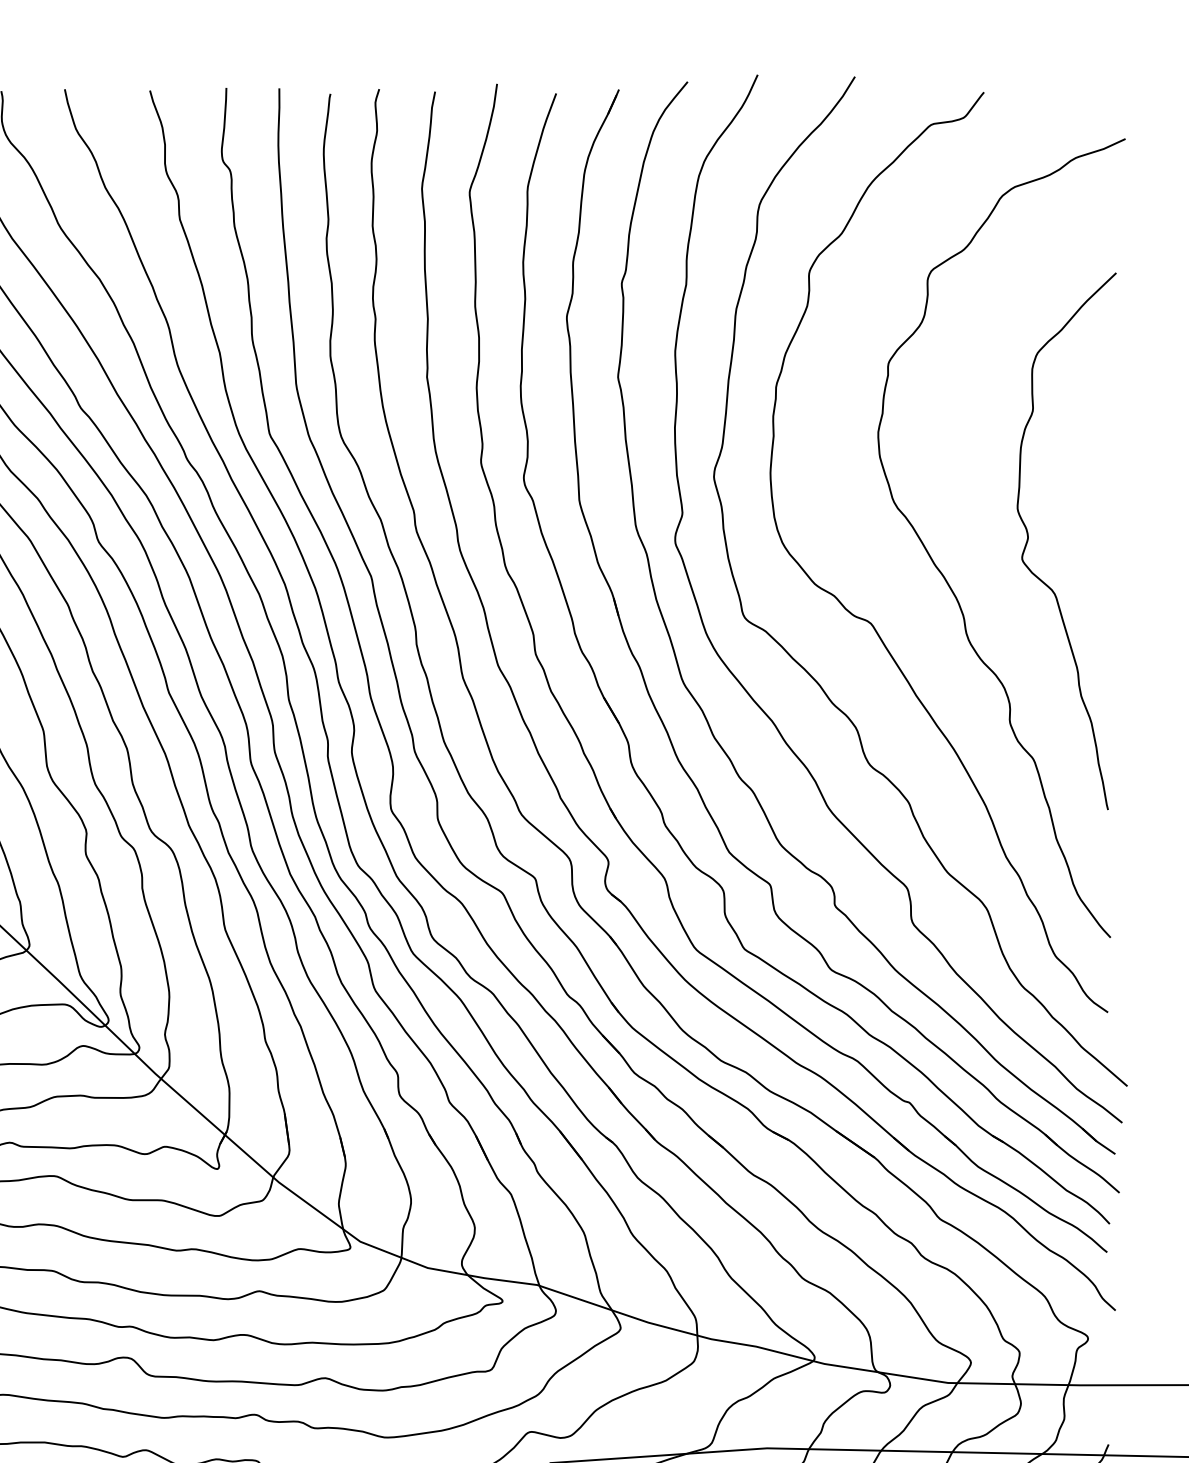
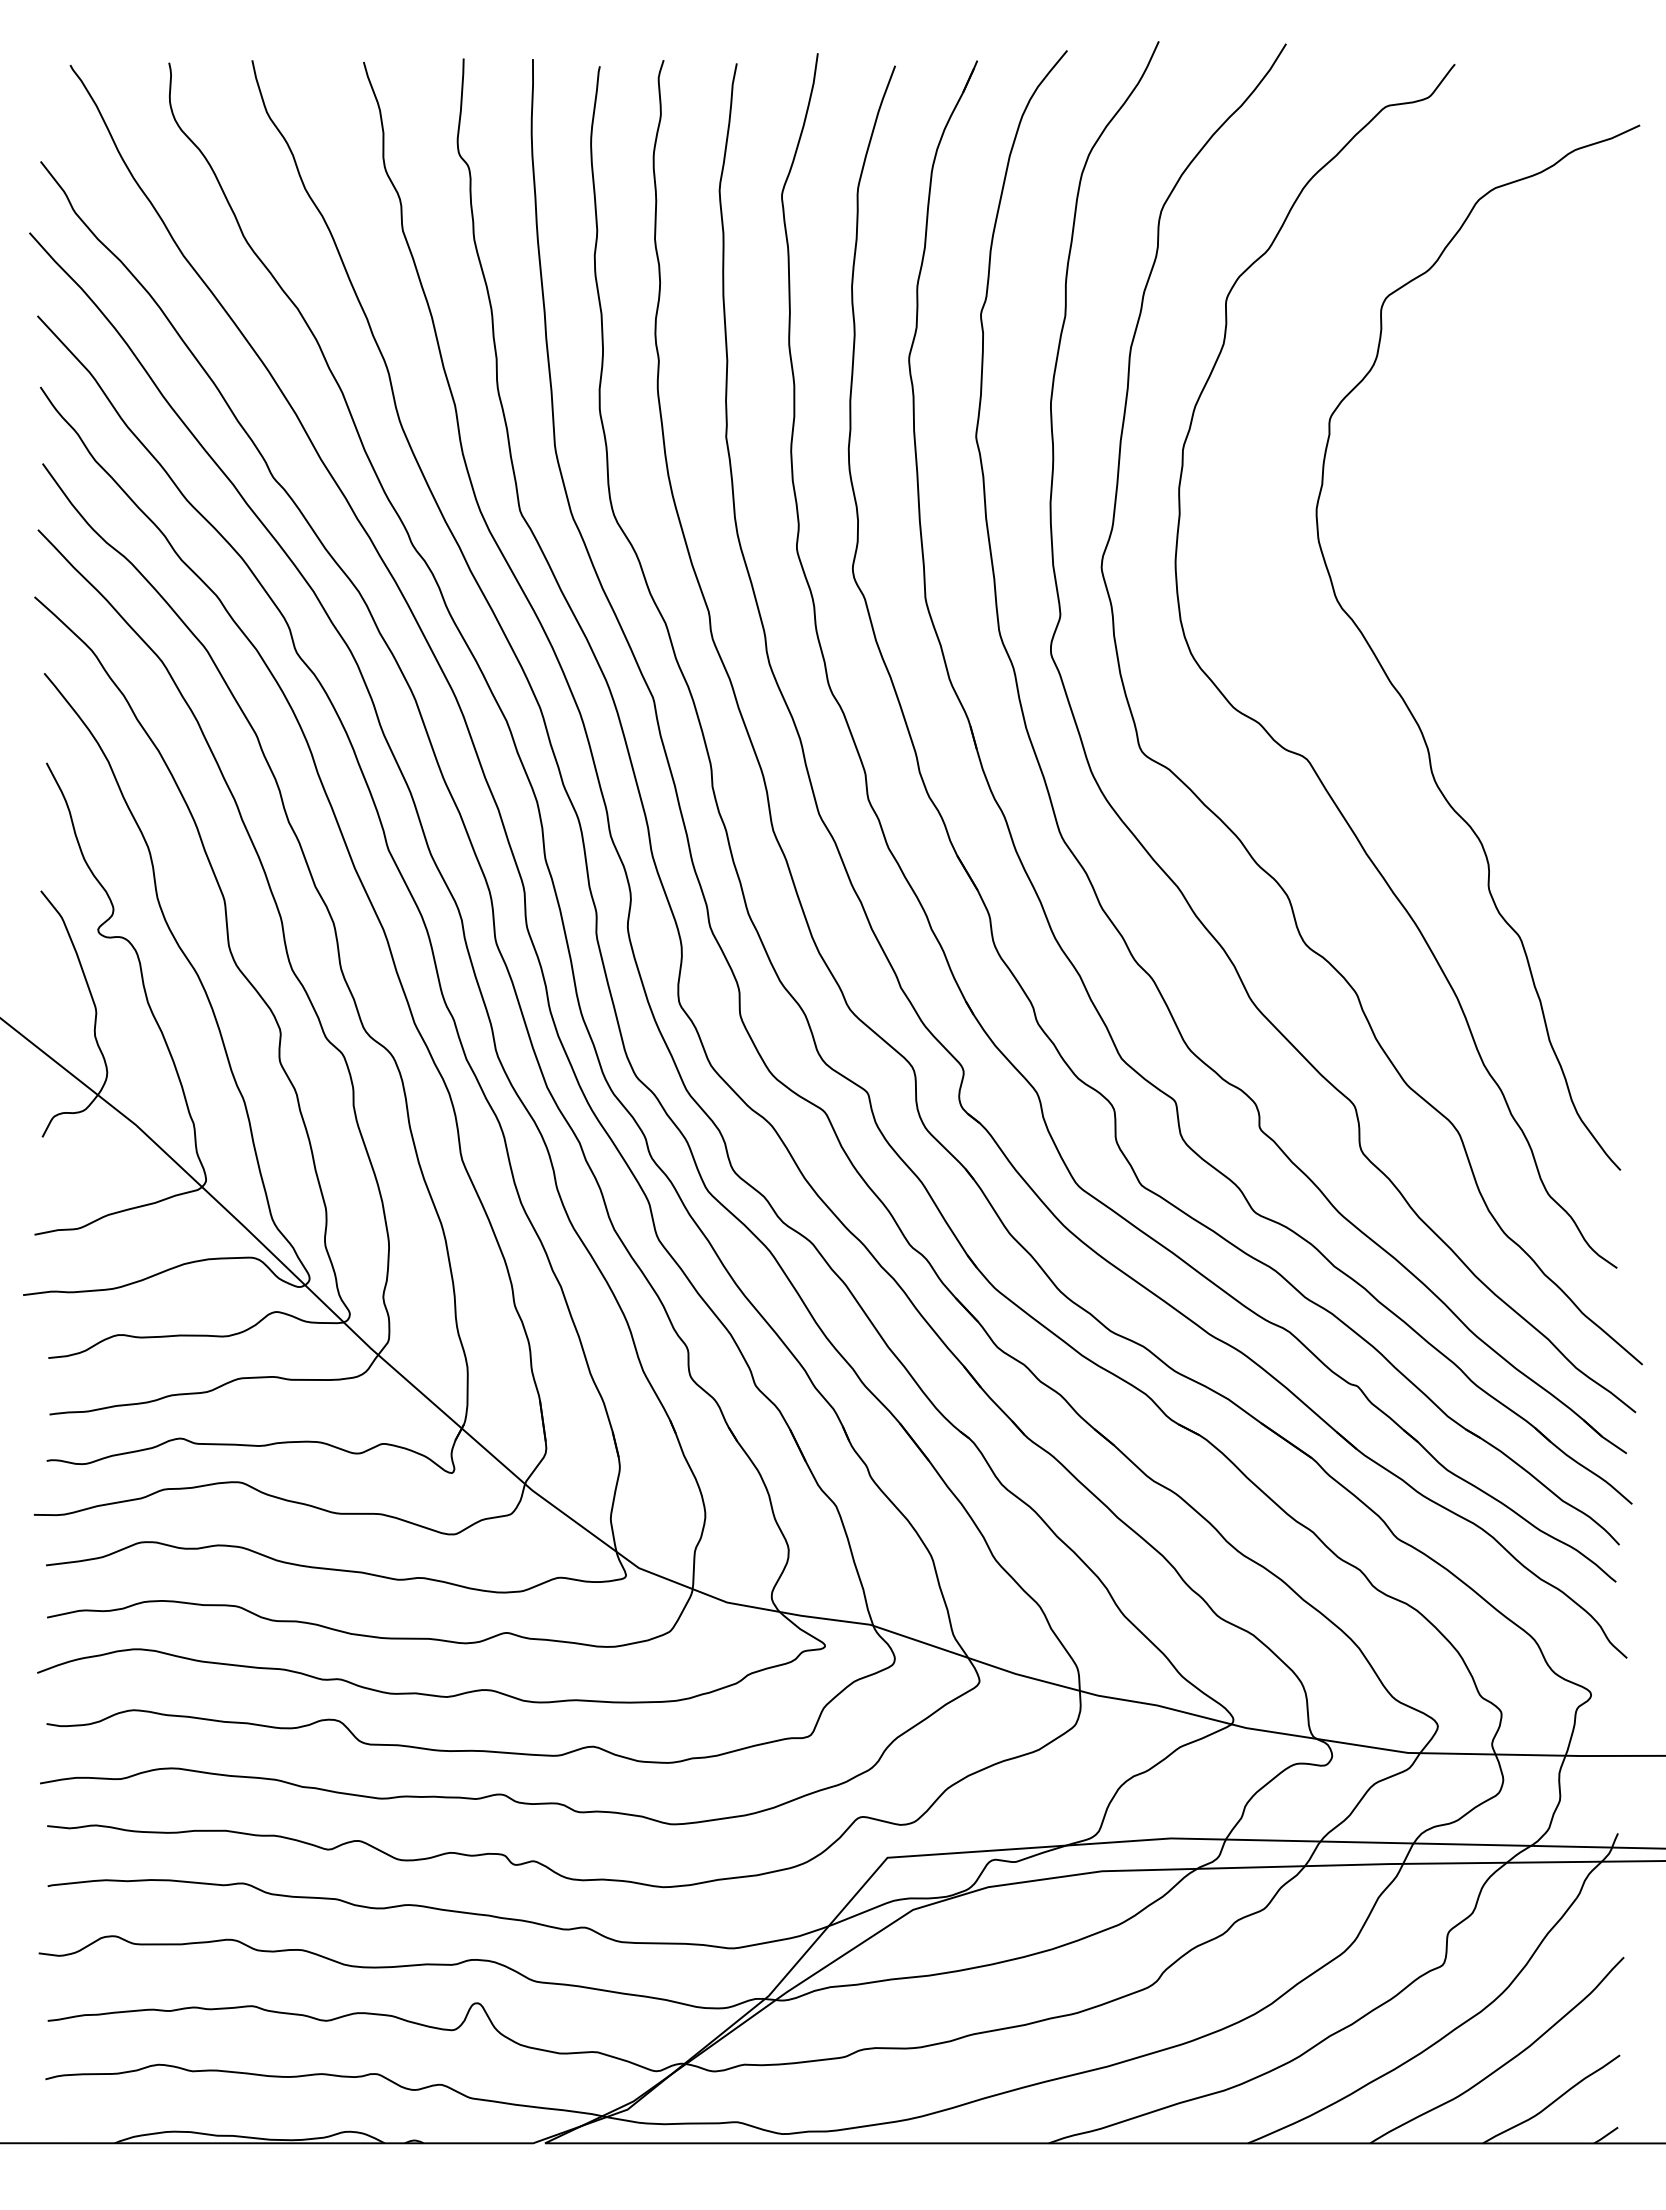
curve: (1028, 539) -> (1513, 649), removed

